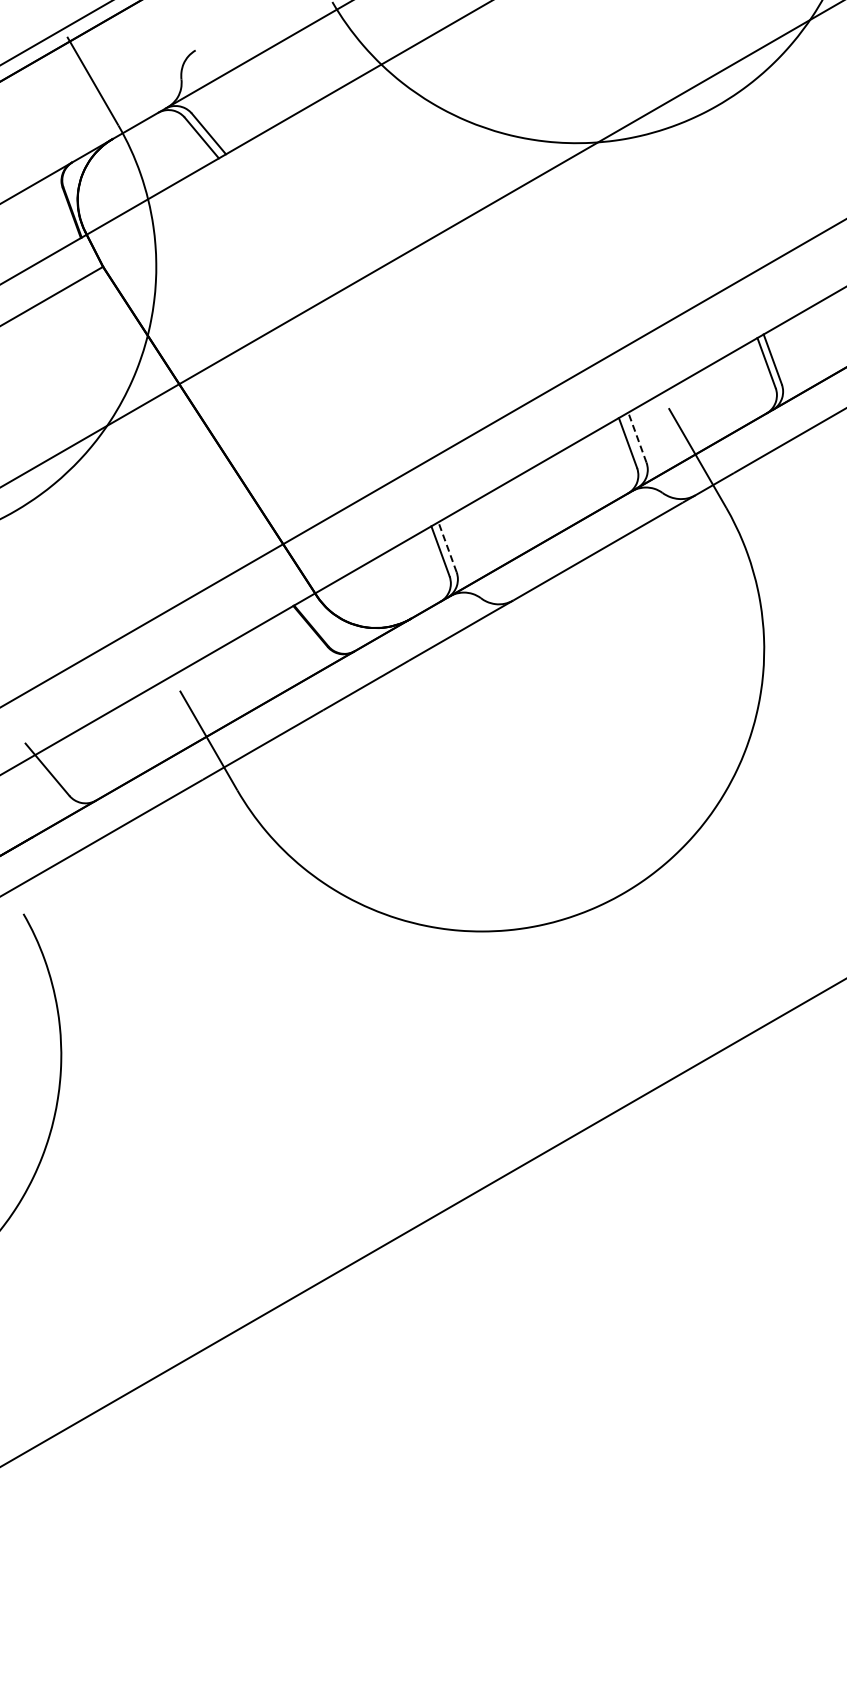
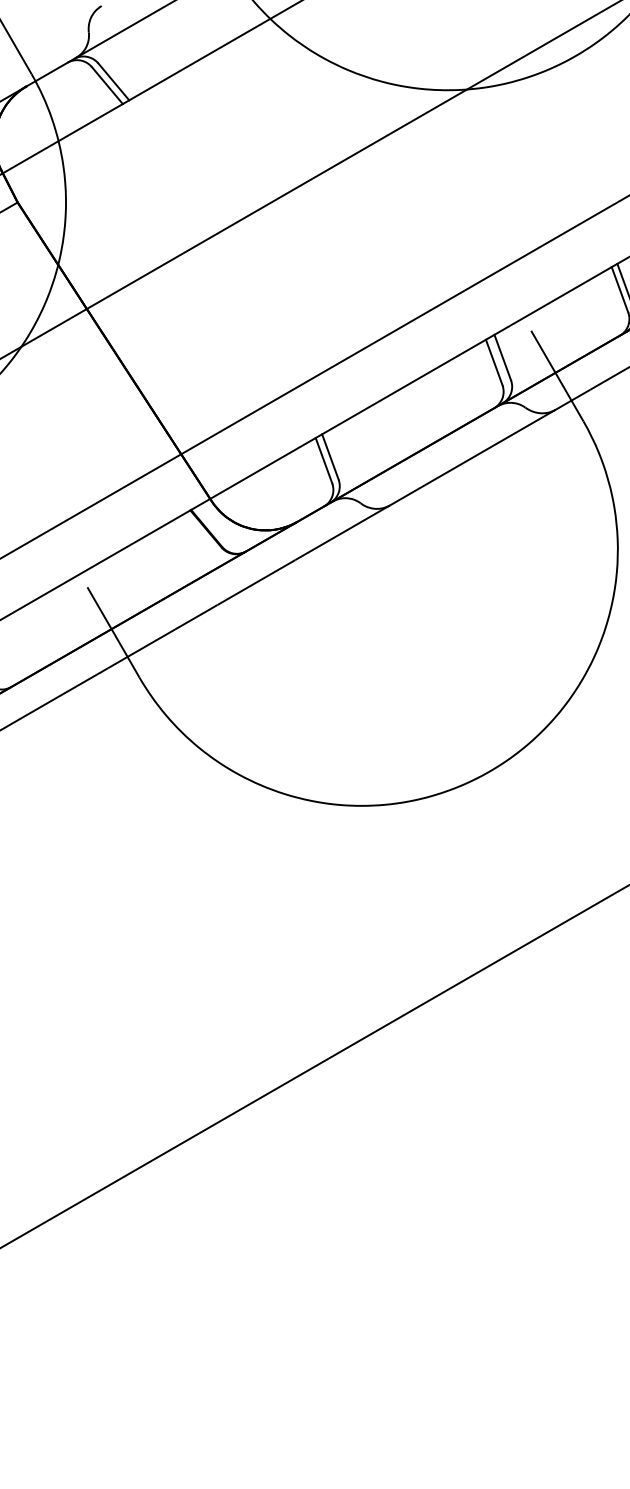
line: (637, 437) -> (502, 357), dashed -> solid
line: (447, 547) -> (330, 457), dashed -> solid

